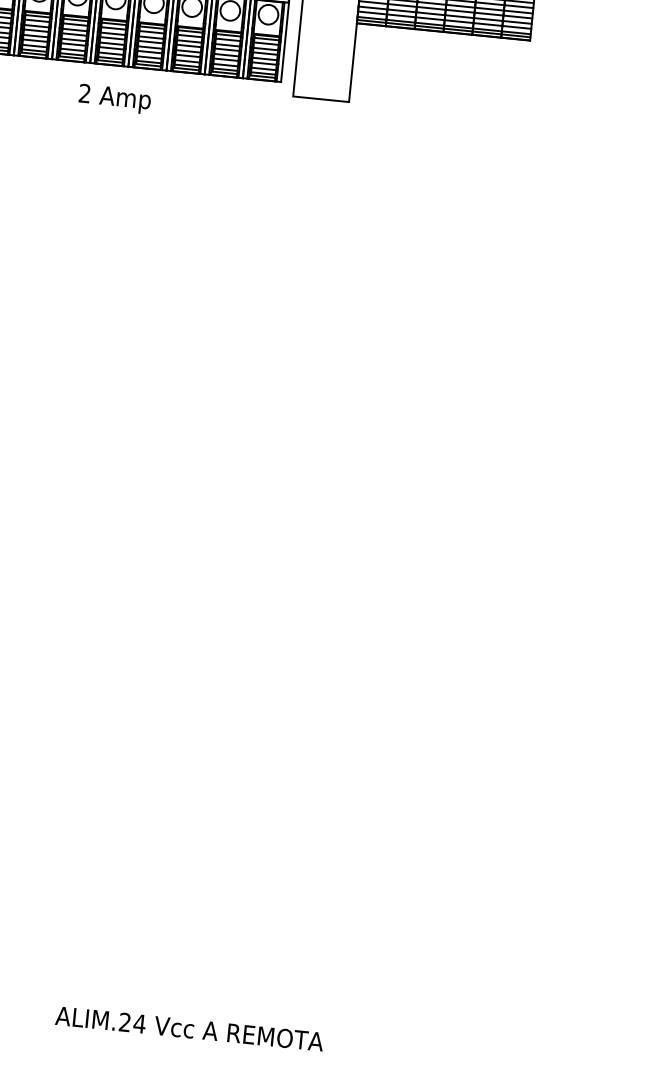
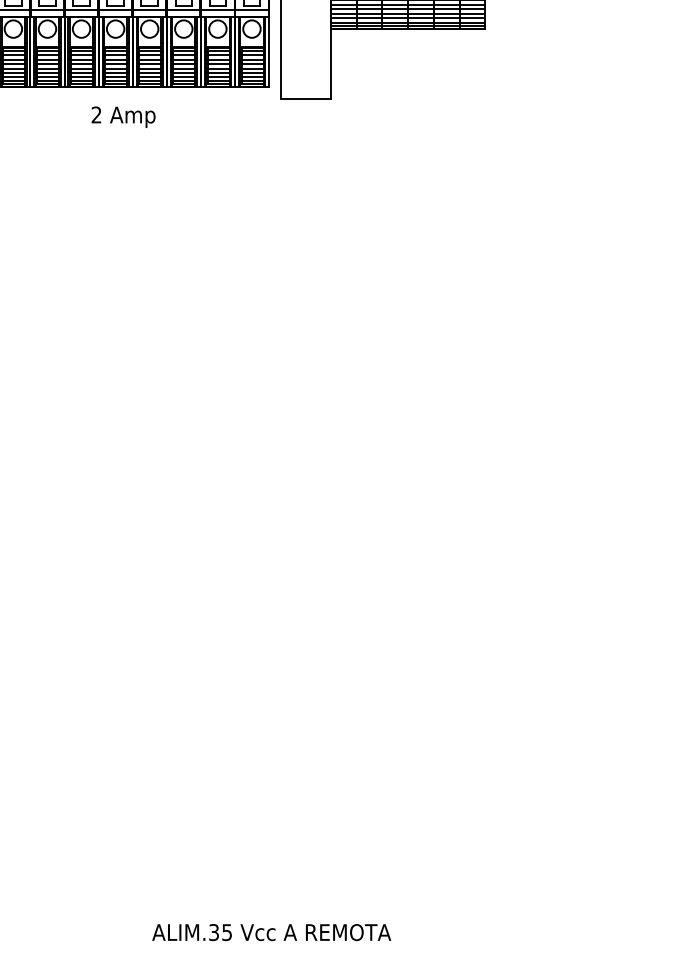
text: (132, 1023) -> (220, 932), ALIM.24 -> ALIM.35

